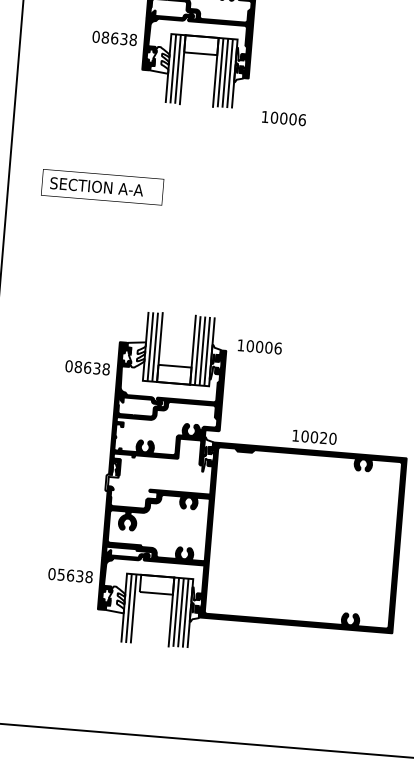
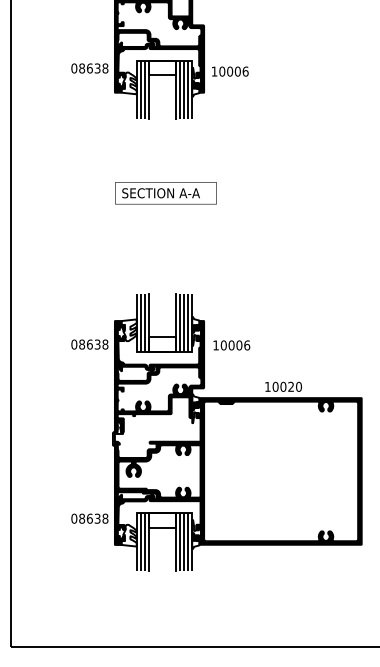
text: (284, 118) -> (230, 71), moved
text: (102, 187) -> (165, 193), moved
text: (259, 347) -> (231, 345), moved
text: (61, 574) -> (82, 518), 05638 -> 08638
line: (138, 609) -> (148, 542), added

